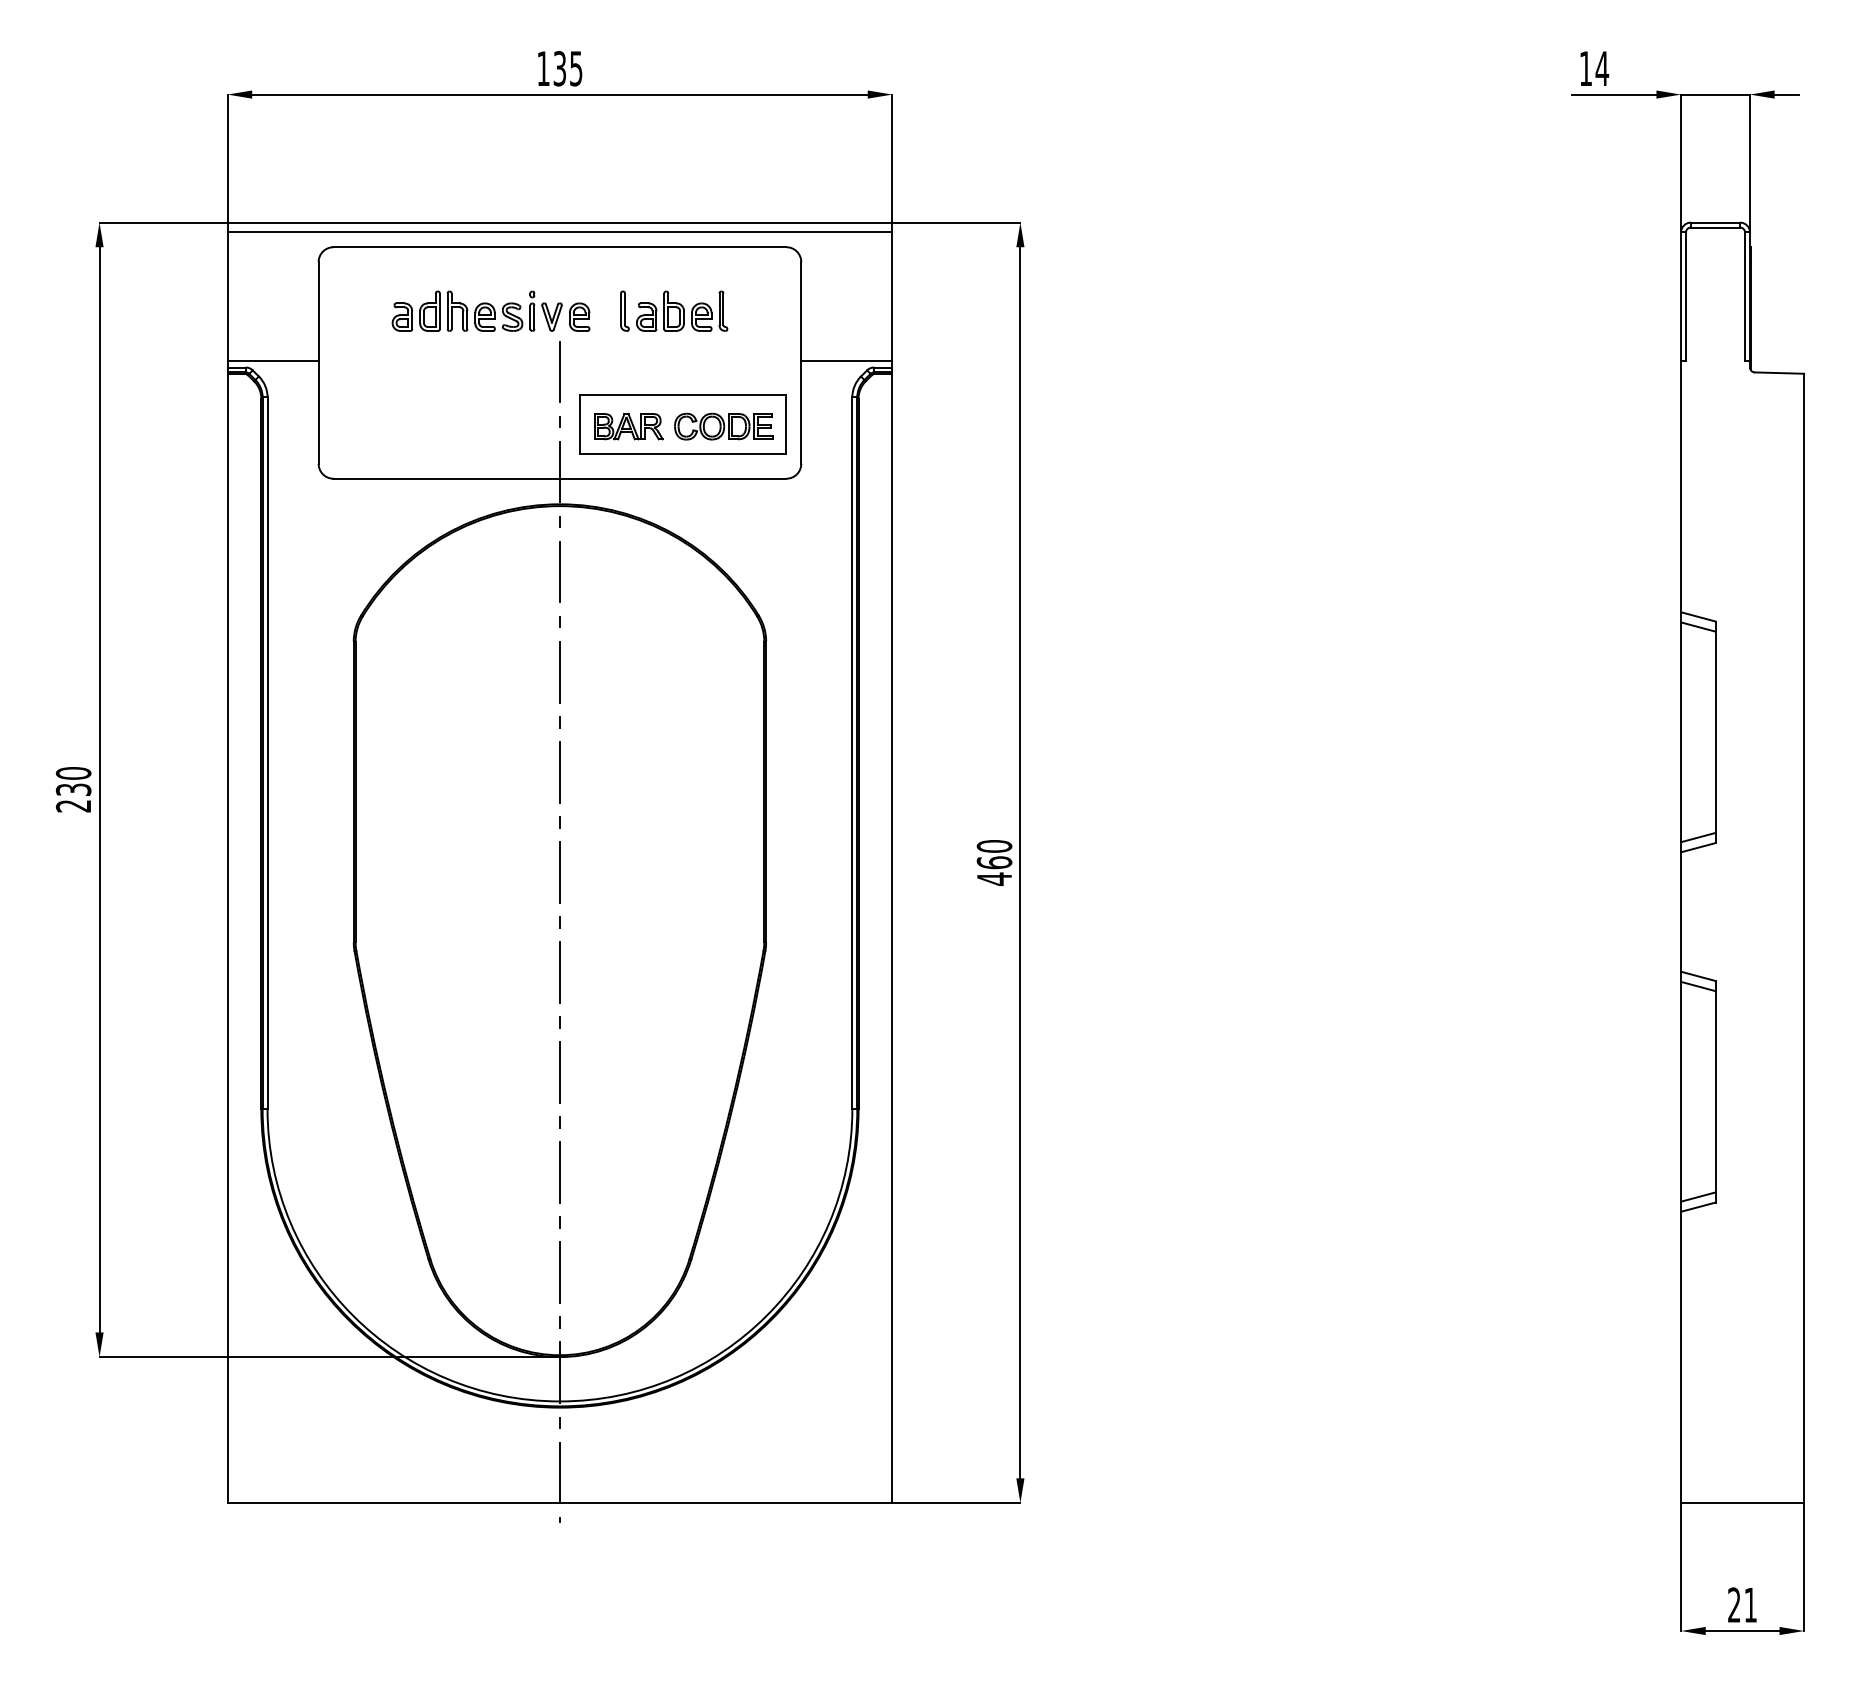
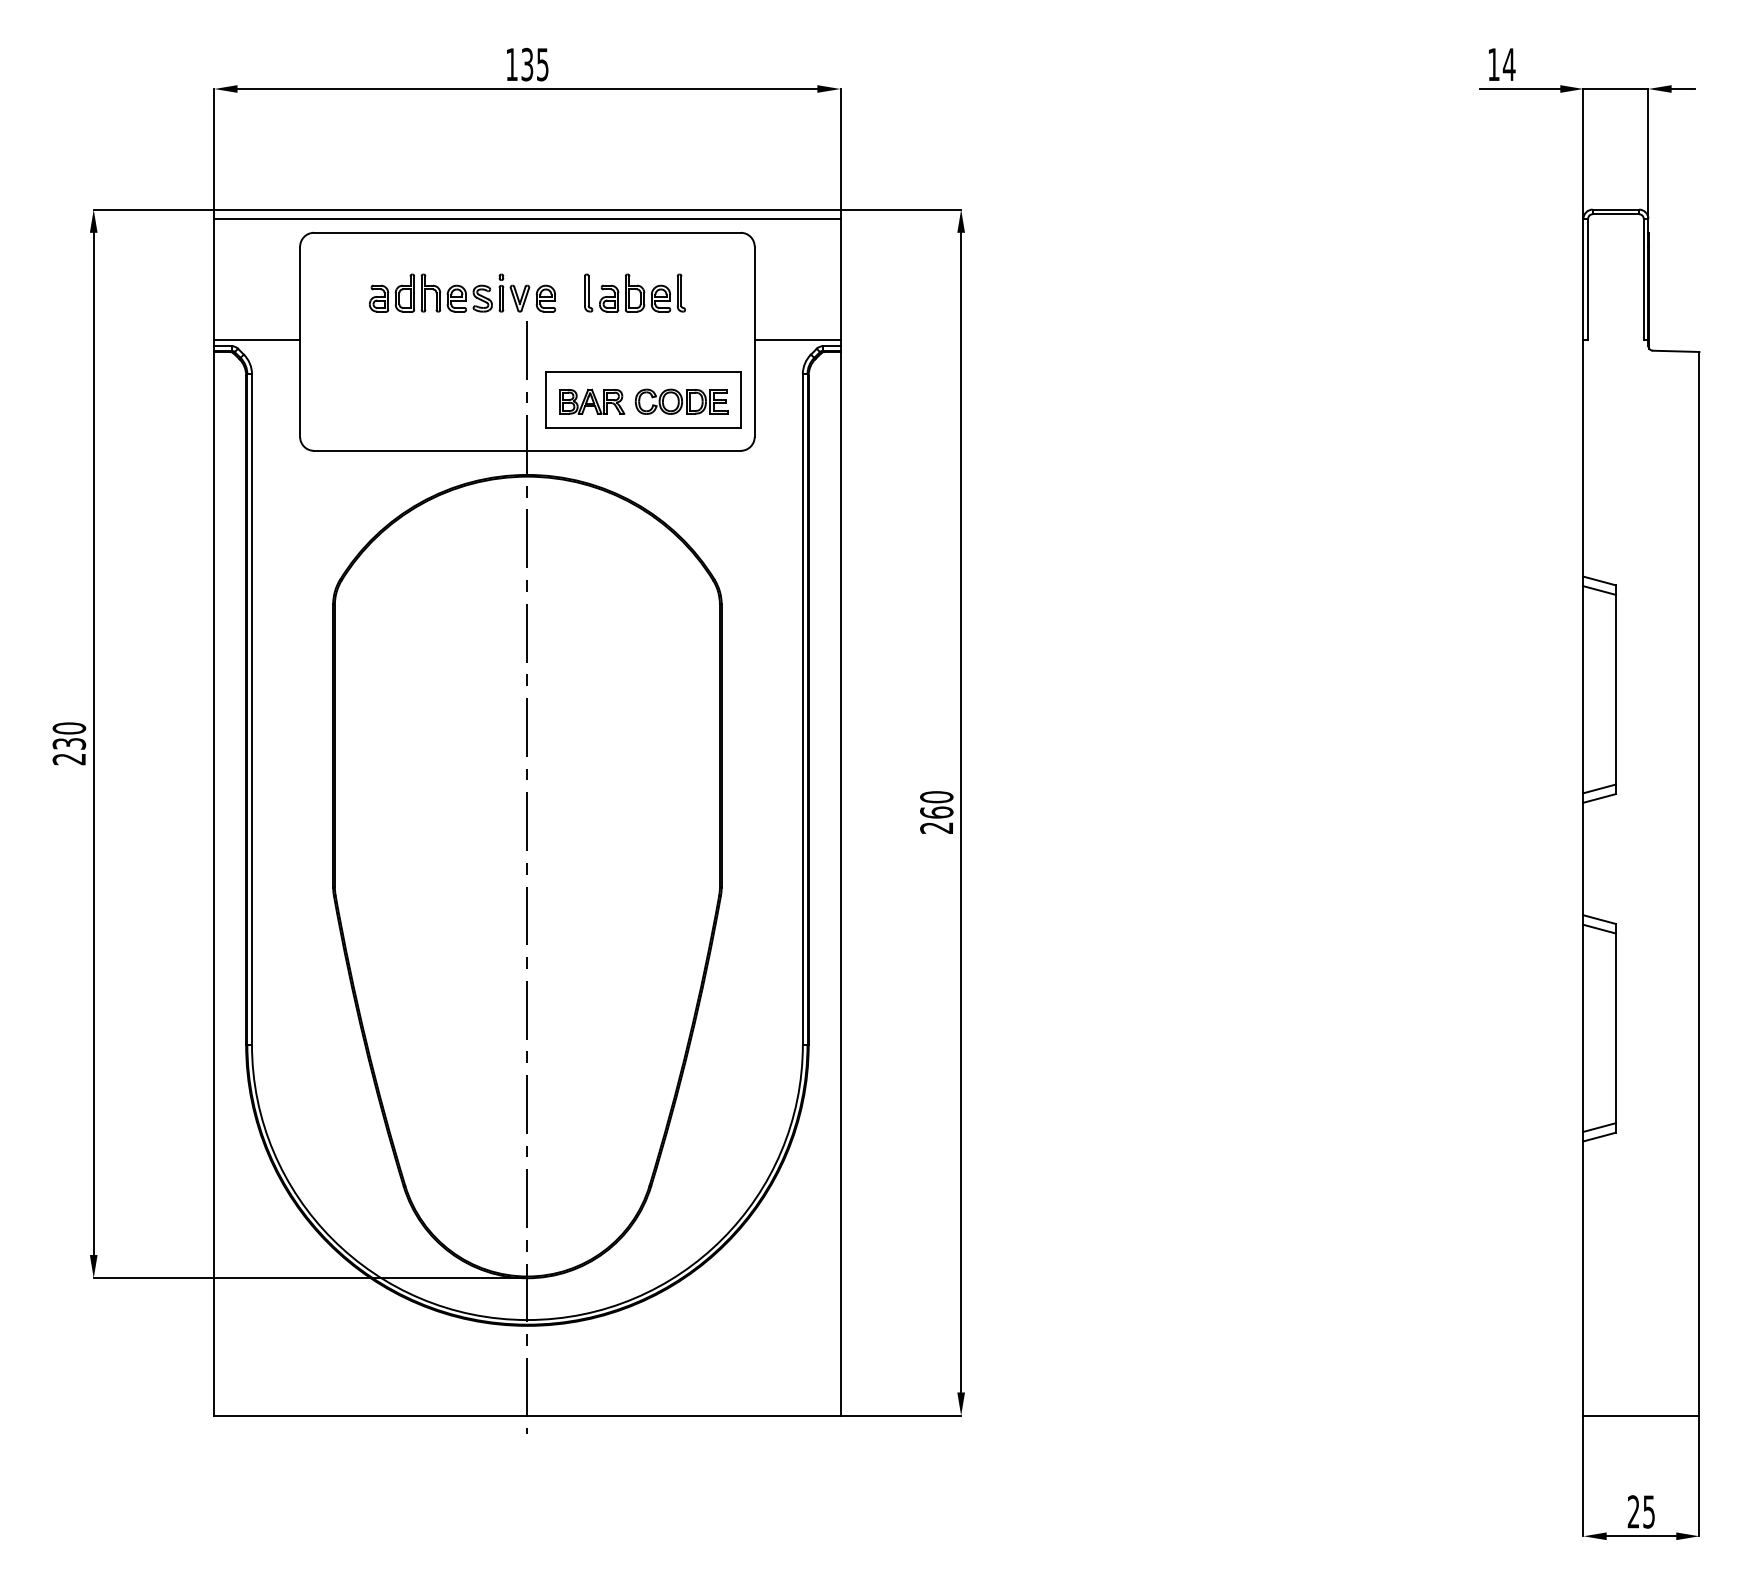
text: (994, 878) -> (936, 827), 460 -> 260
text: (1750, 1604) -> (1648, 1511), 21 -> 25

